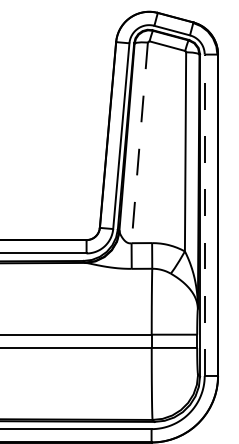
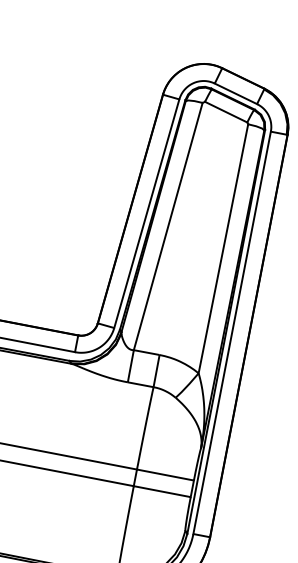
line: (139, 142) -> (168, 226), dashed -> solid
line: (204, 215) -> (231, 333), dashed -> solid

